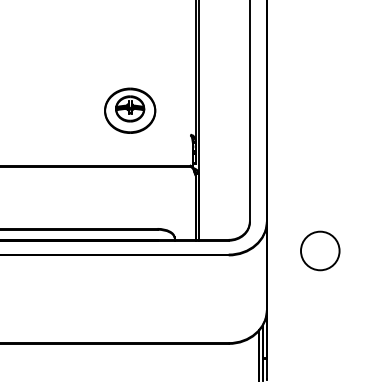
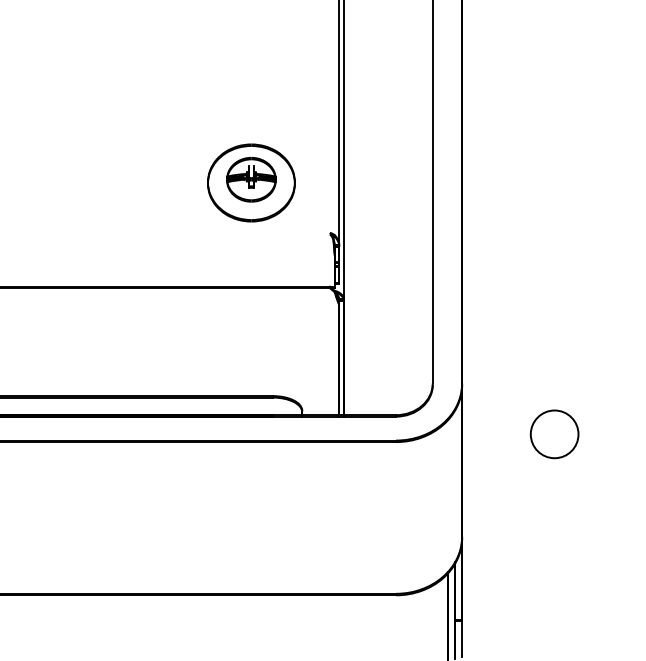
part: (130, 110) -> (252, 182), moved
circle: (320, 250) -> (555, 433), size x0.71

